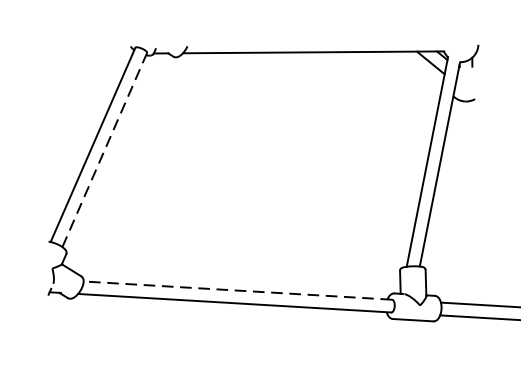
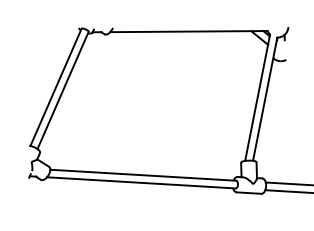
line: (105, 150) -> (63, 90), dashed -> solid
line: (236, 291) -> (142, 175), dashed -> solid

